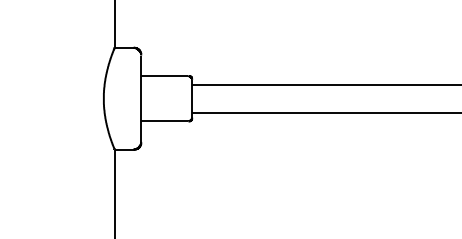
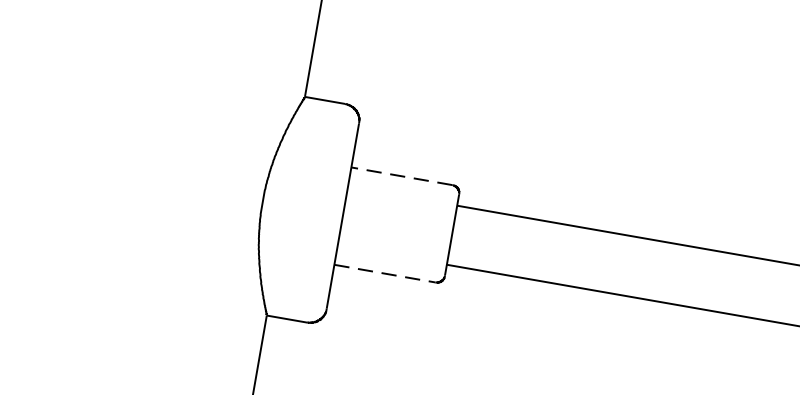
line: (164, 76) -> (401, 177), solid -> dashed
line: (164, 121) -> (384, 273), solid -> dashed

